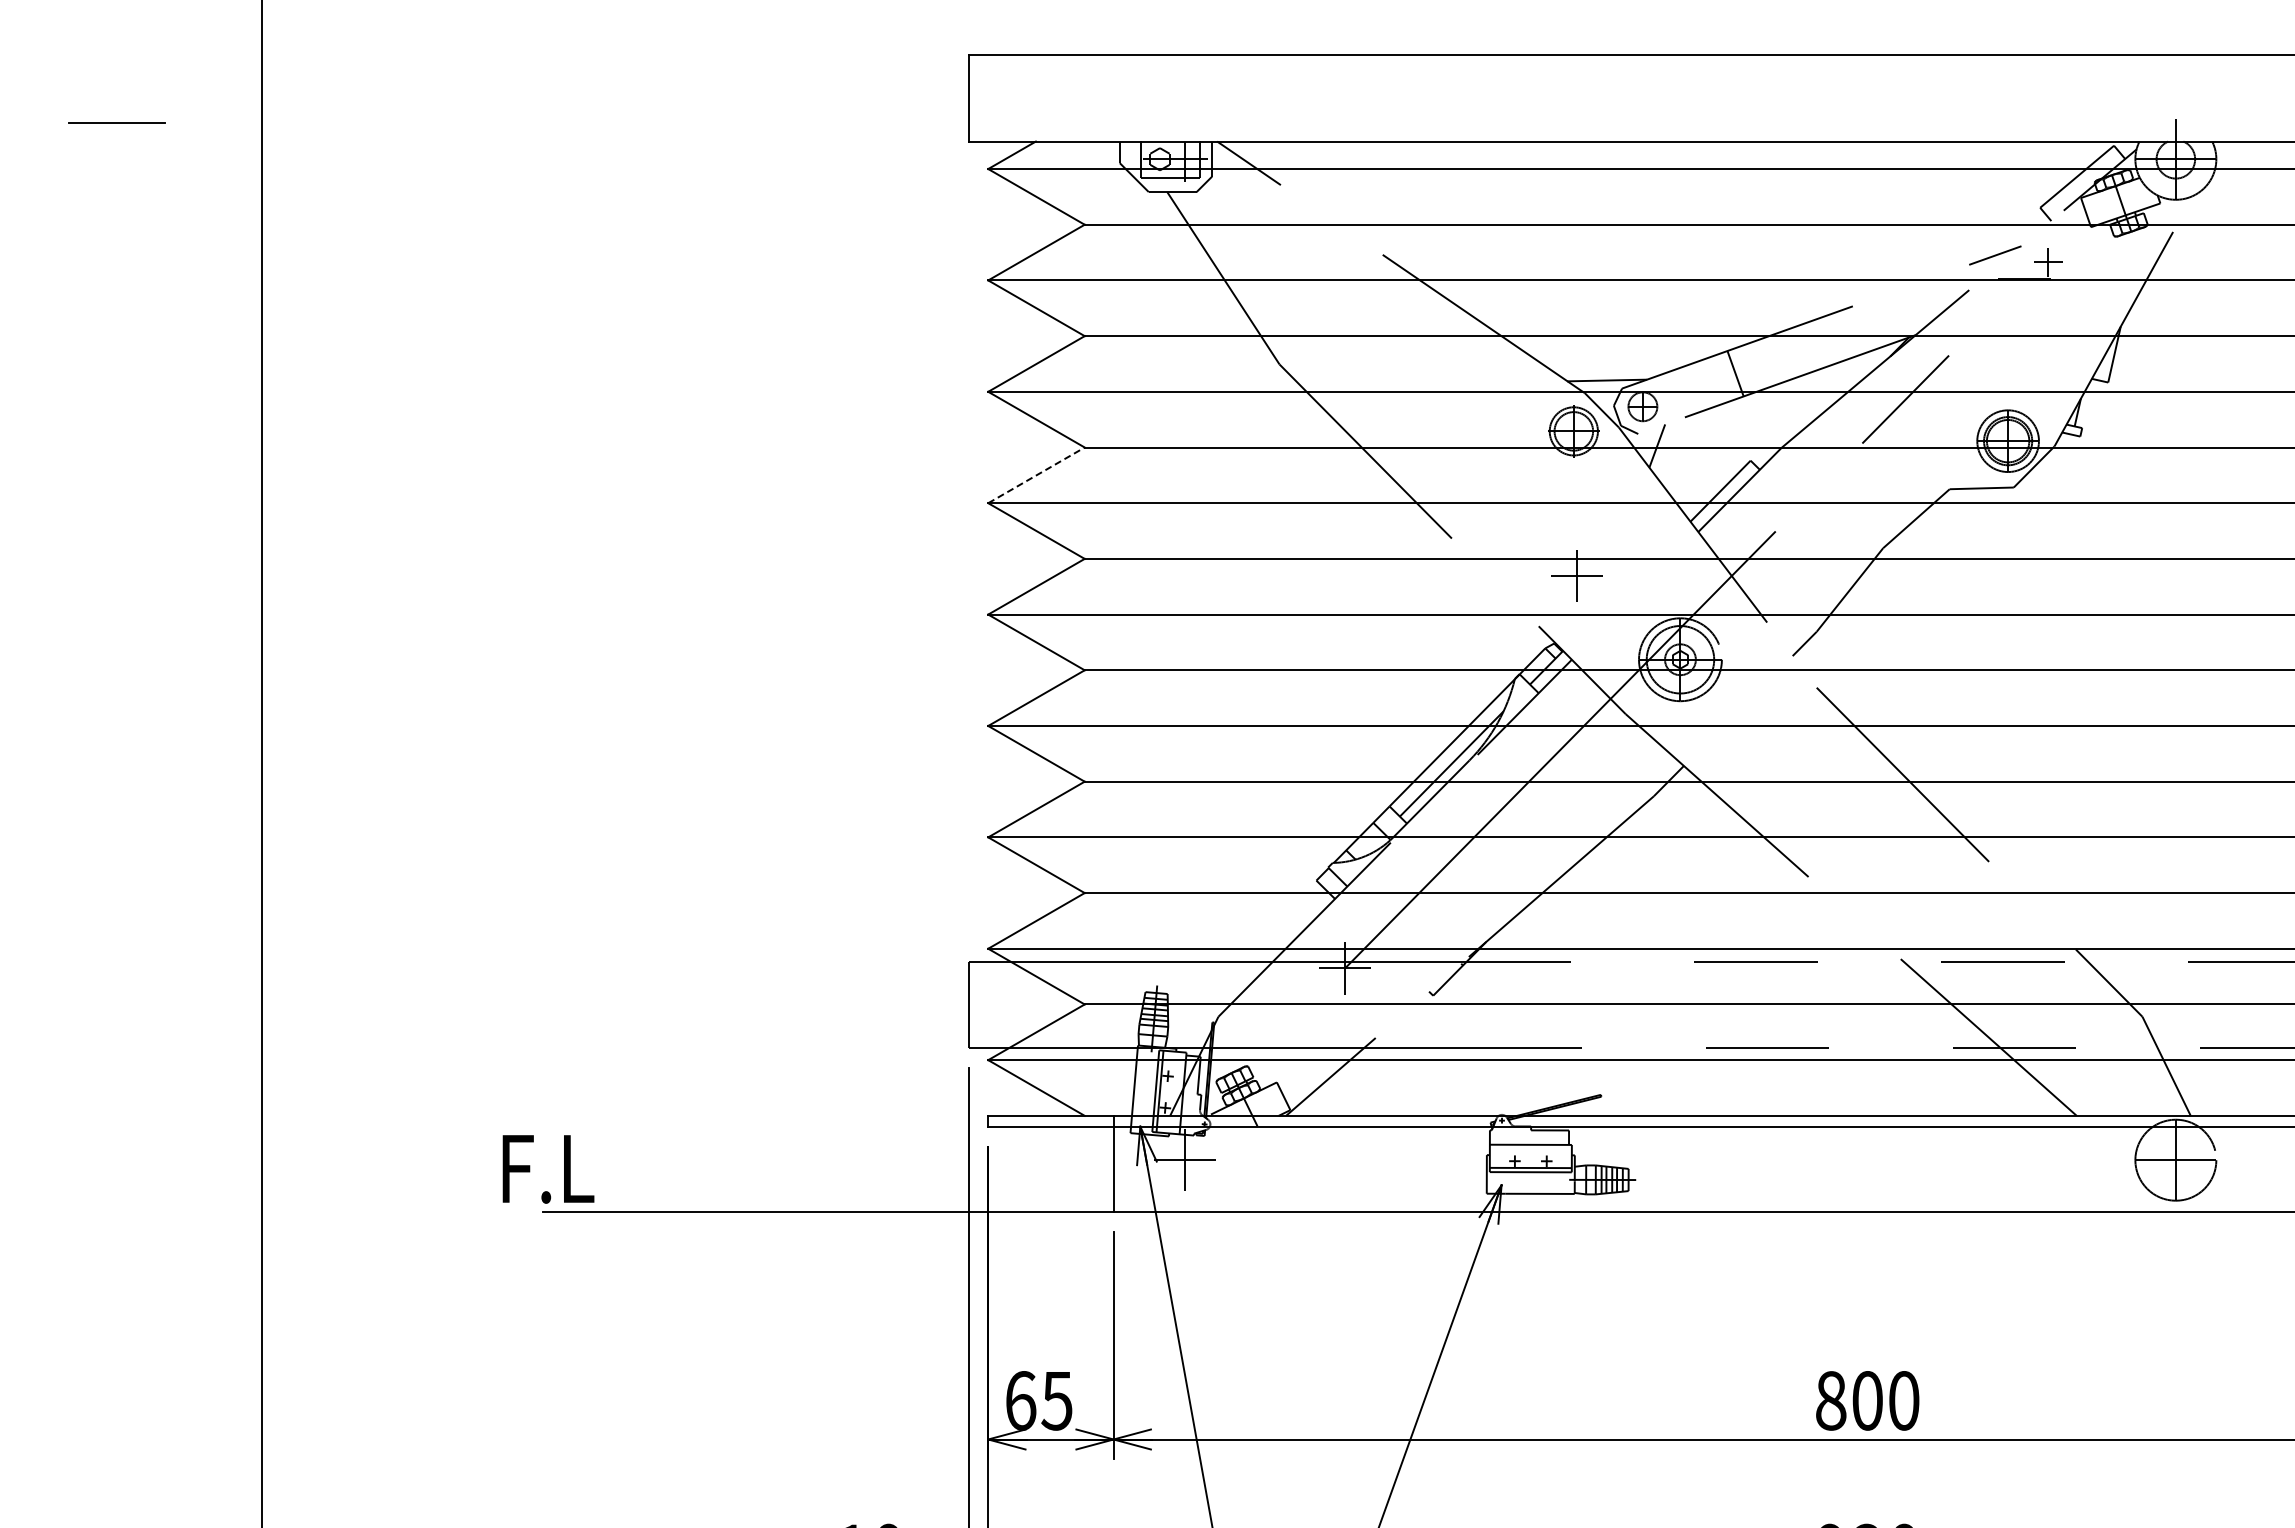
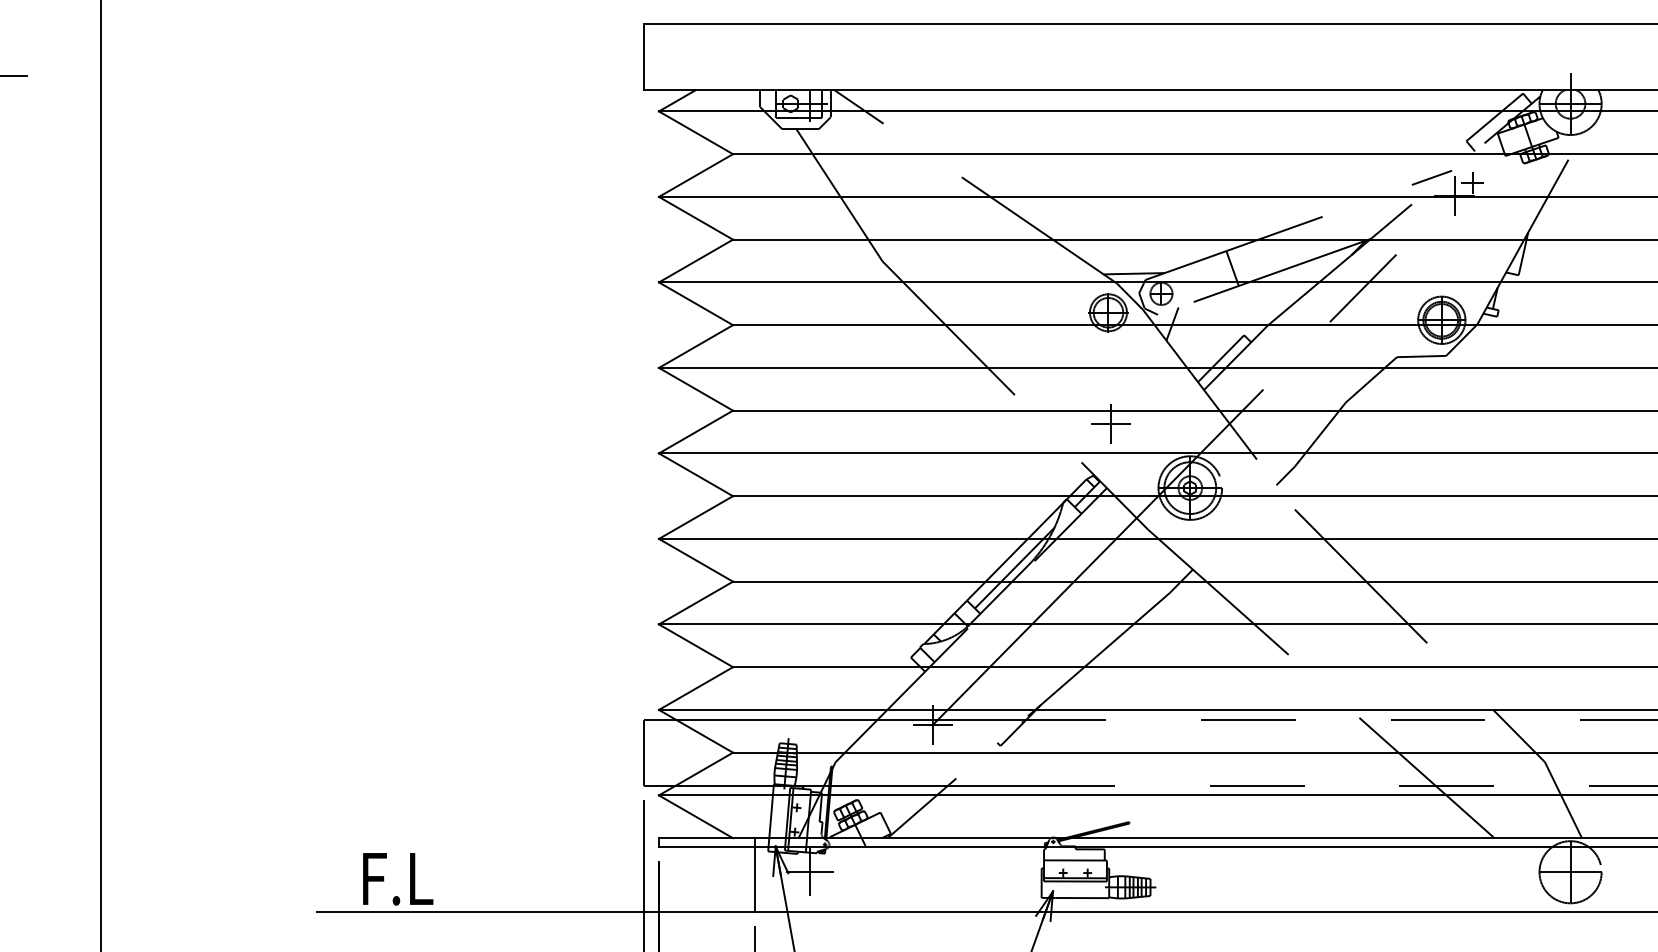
line: (2024, 278) -> (1454, 195), added
line: (1036, 475) -> (696, 346), dashed -> solid
text: (548, 1169) -> (398, 879), moved

